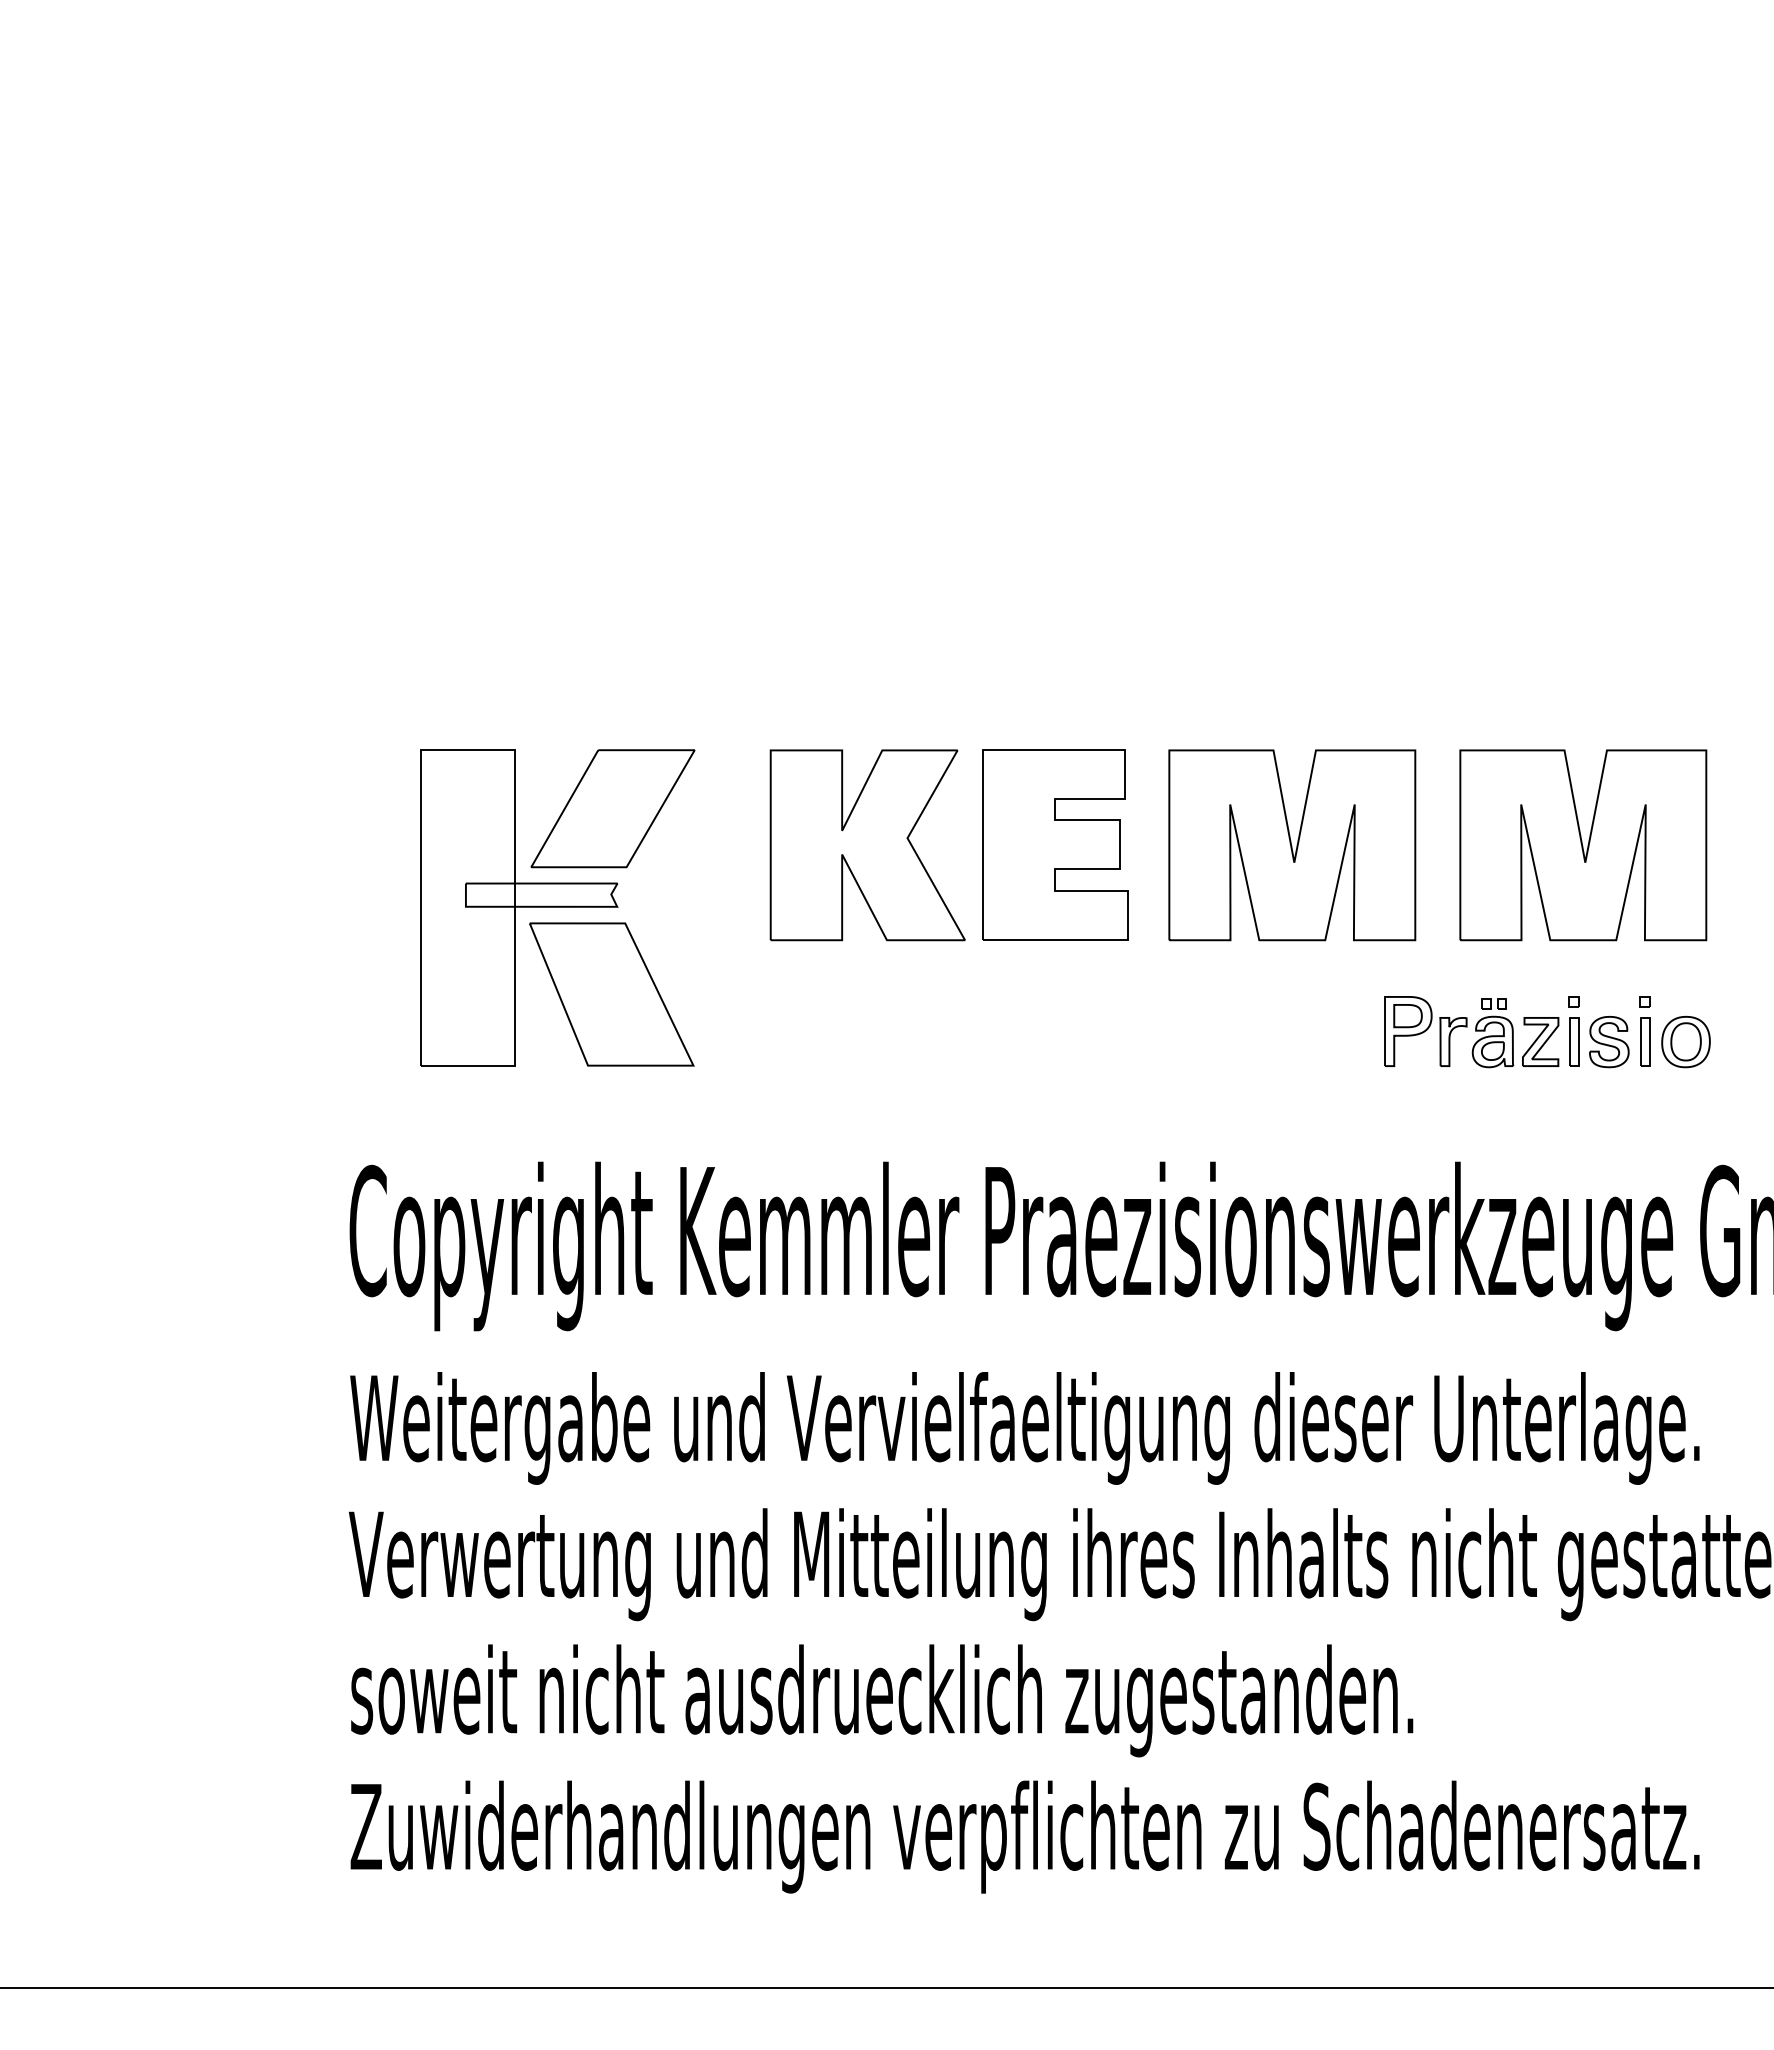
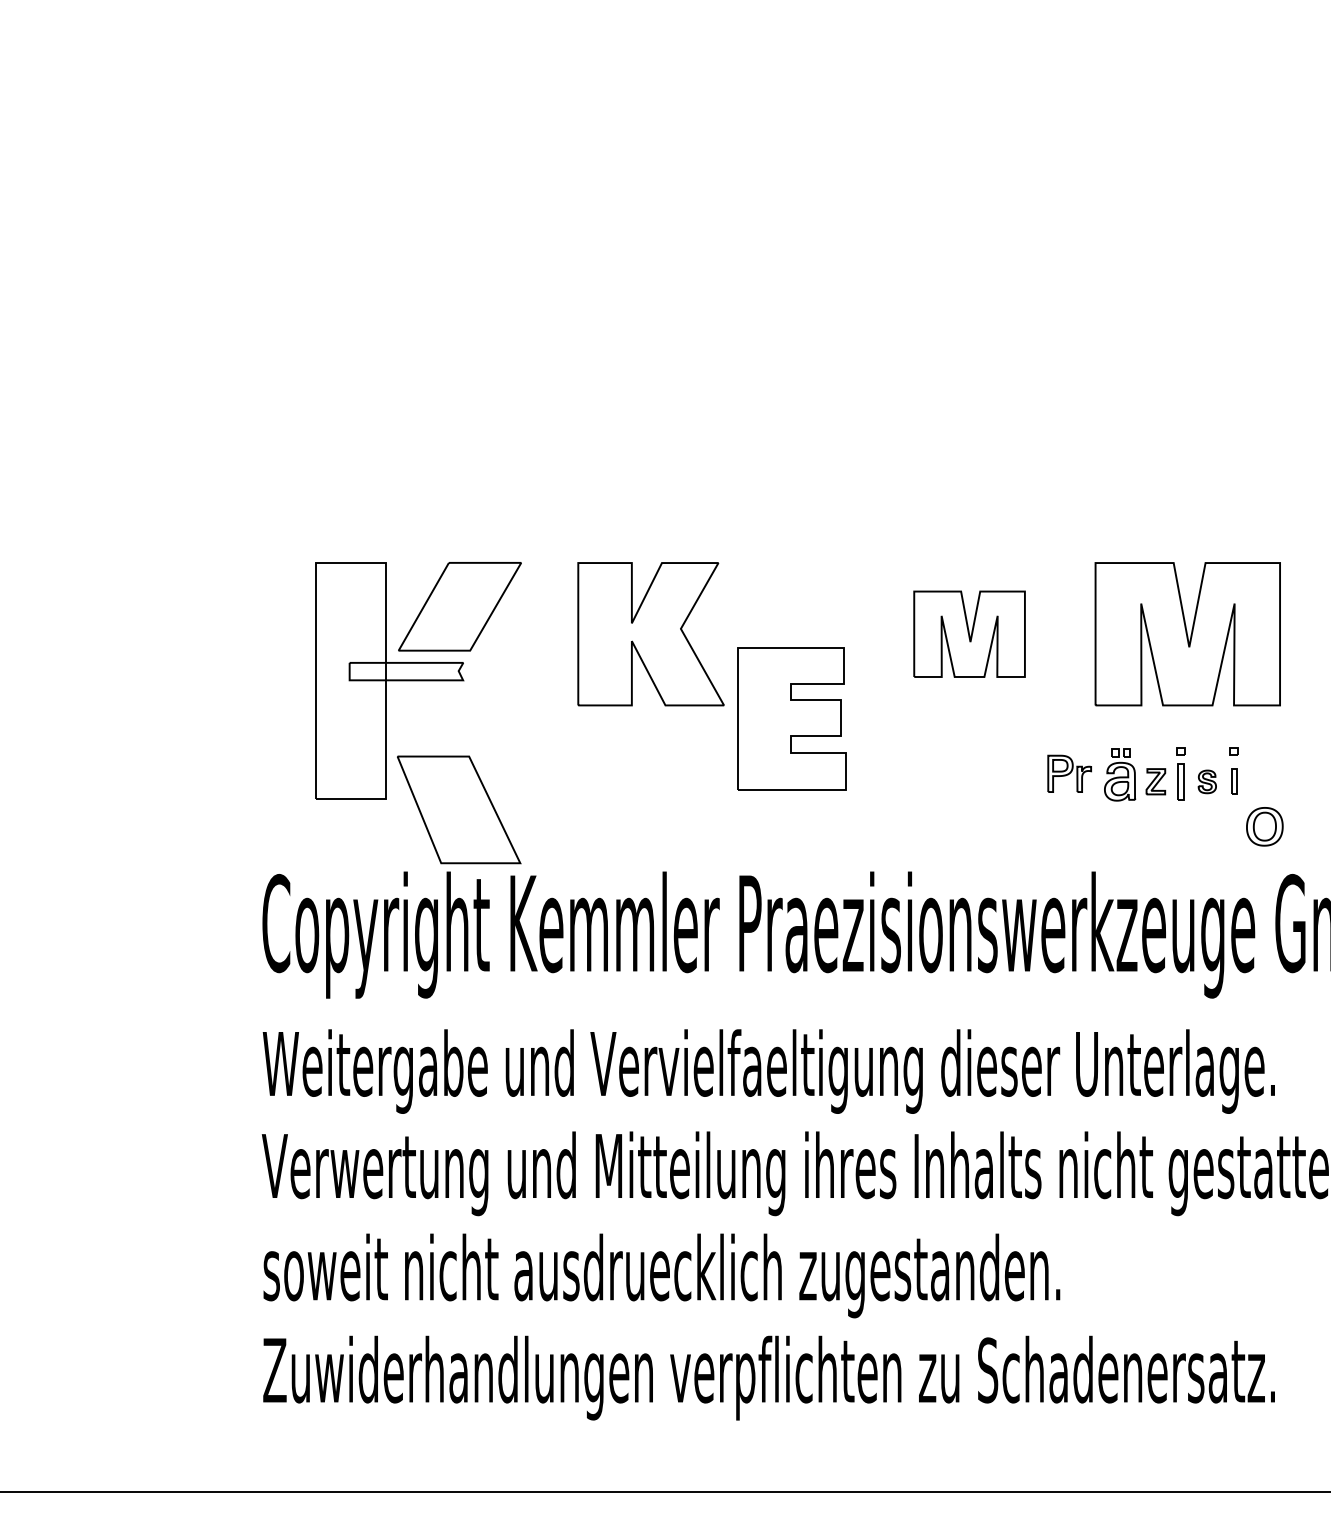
part: (1055, 844) -> (791, 718), moved
part: (1292, 845) -> (969, 634), size x0.6
part: (611, 994) -> (458, 809), moved
part: (1425, 1031) -> (1069, 773), size x0.7
part: (1540, 1041) -> (1155, 781), size x0.7
part: (1645, 1041) -> (1234, 781), size x0.7
part: (1609, 1042) -> (1207, 782), size x0.6
part: (1685, 1042) -> (1264, 827), moved

